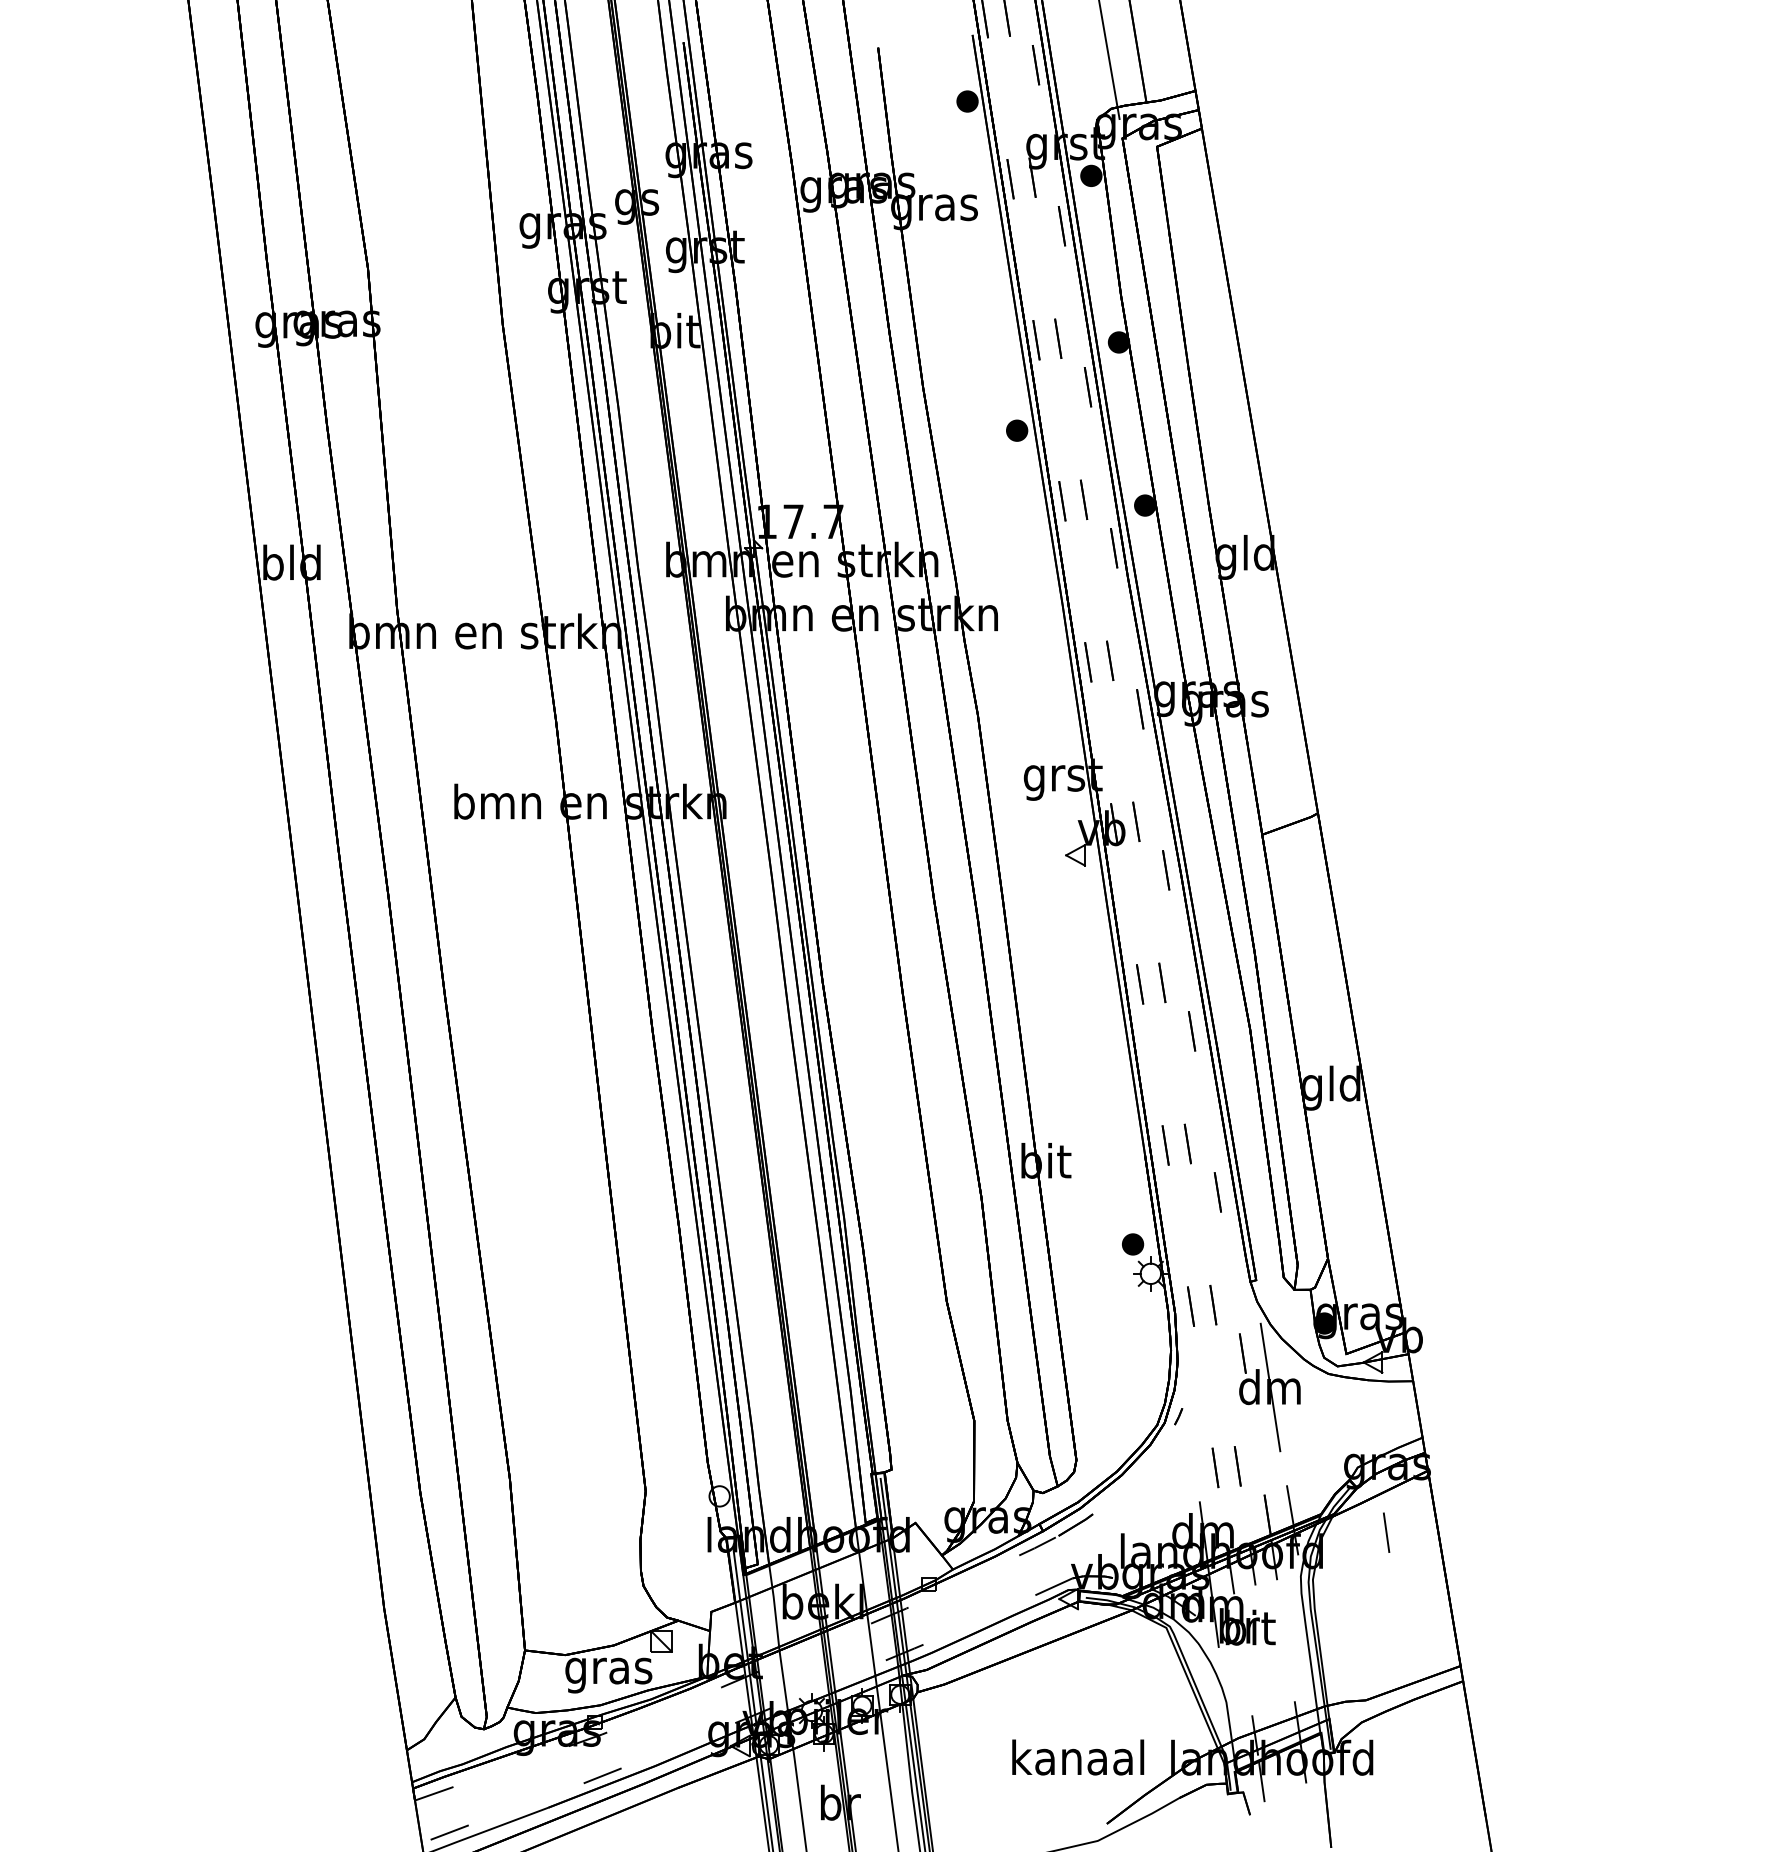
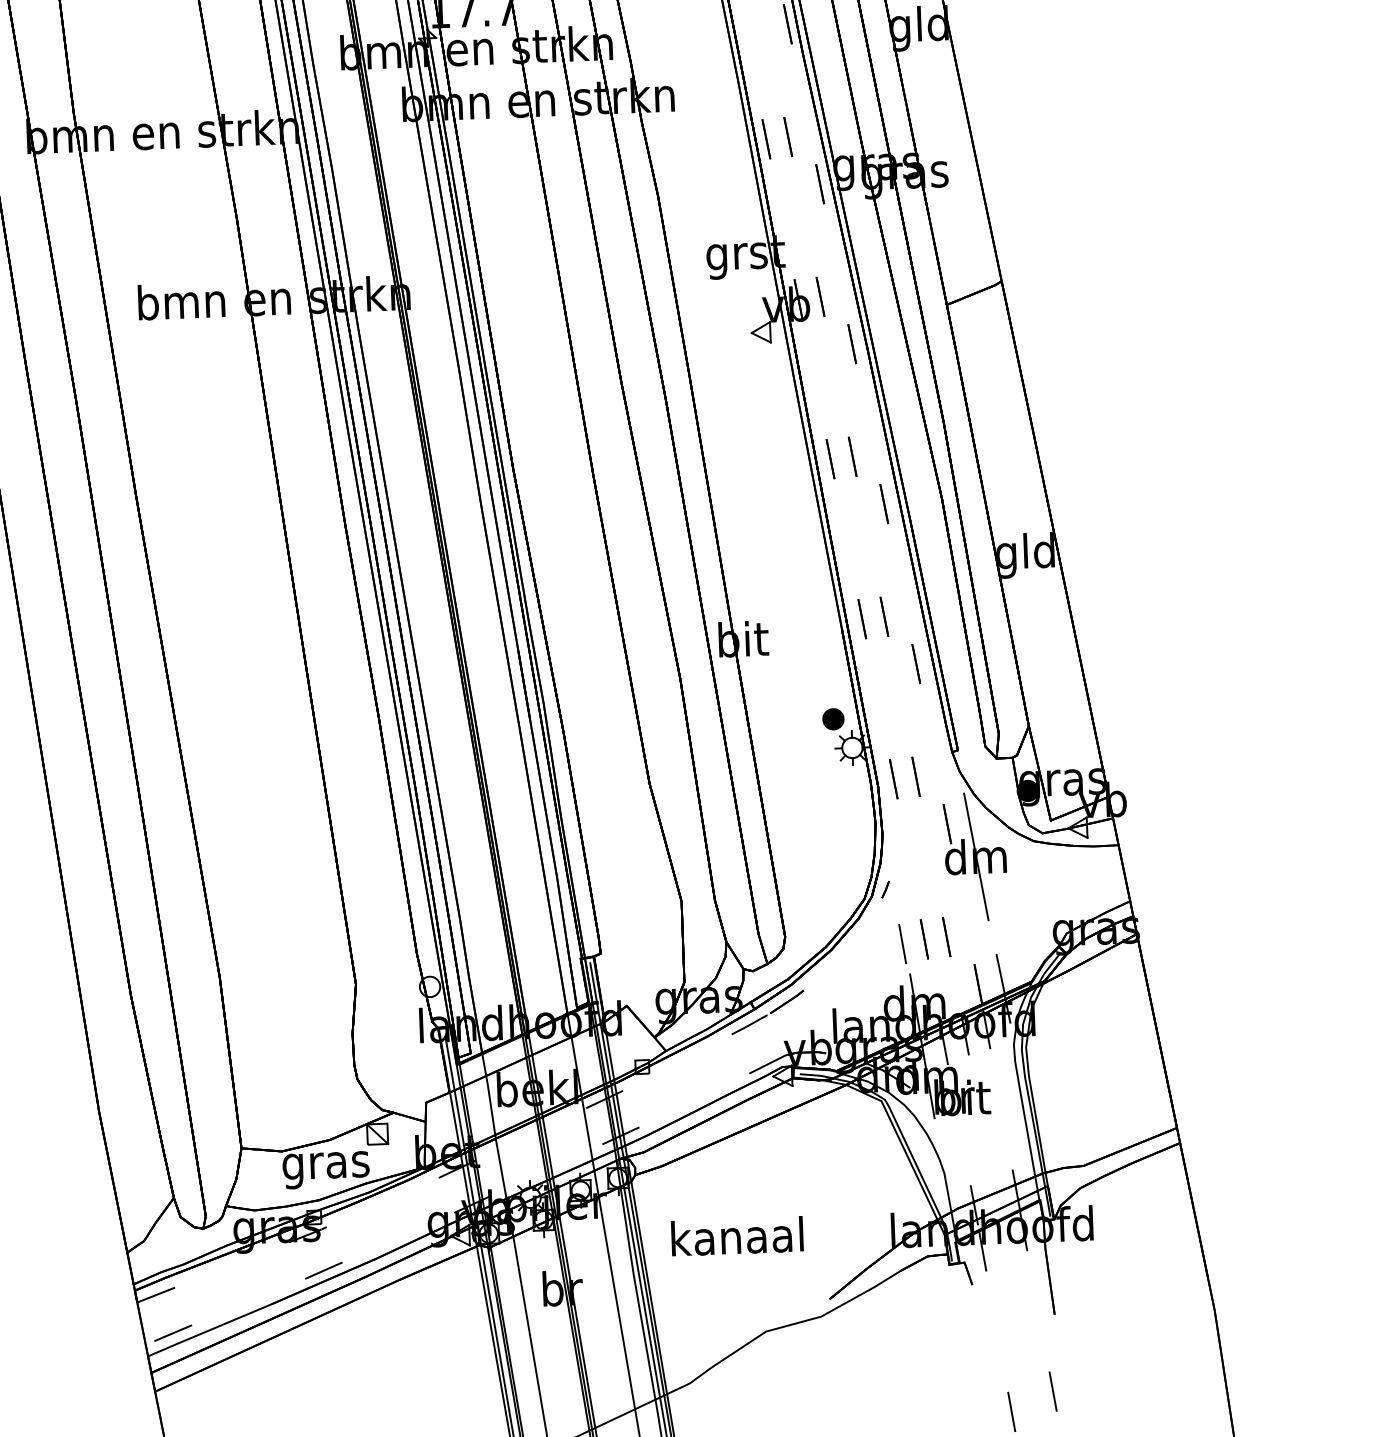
line: (1386, 1532) -> (902, 943), moved
text: (1078, 1757) -> (737, 1236), moved

